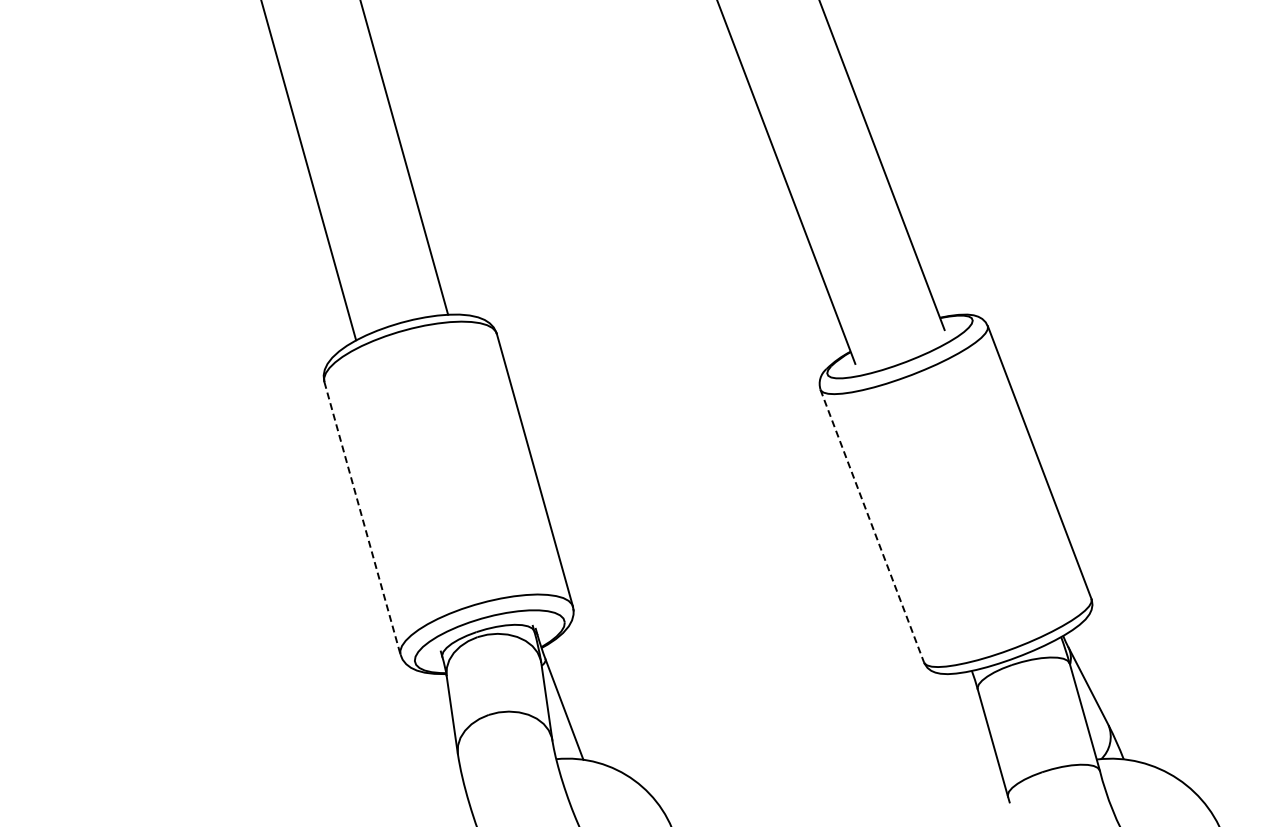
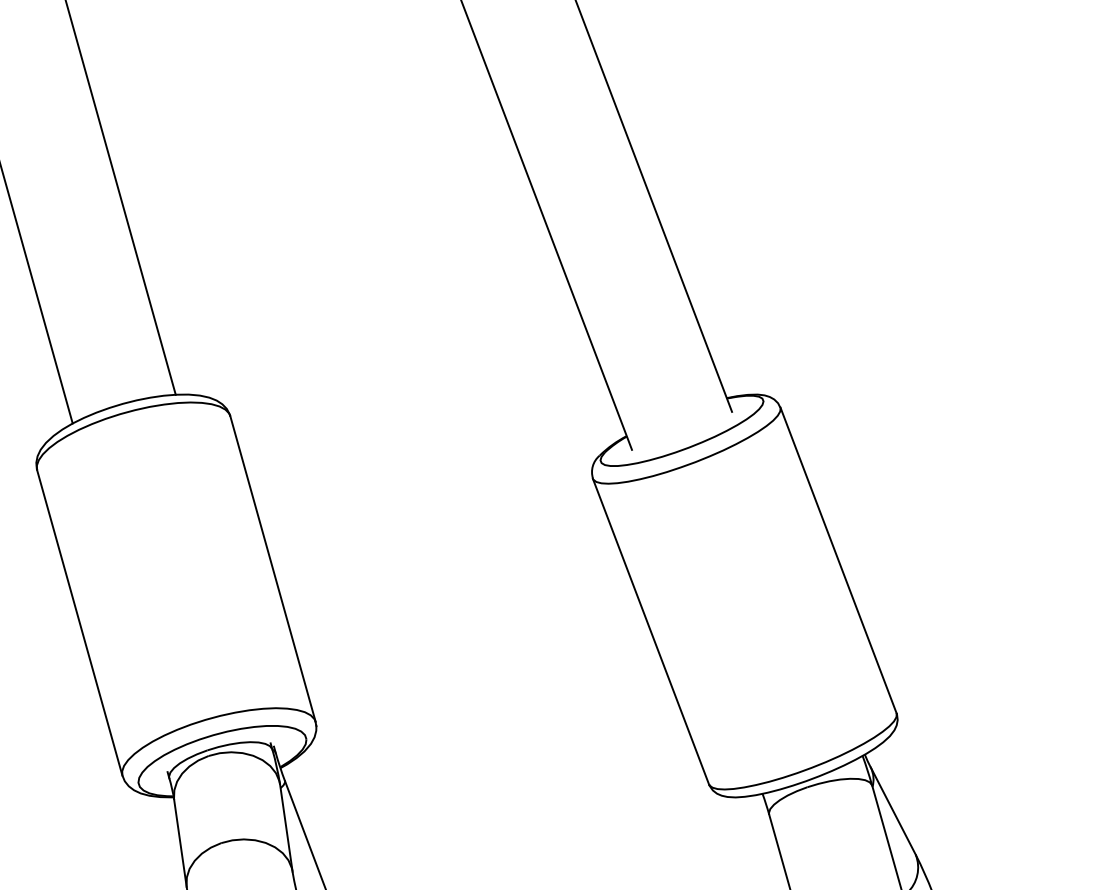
line: (362, 518) -> (79, 623), dashed -> solid
line: (872, 526) -> (651, 632), dashed -> solid

